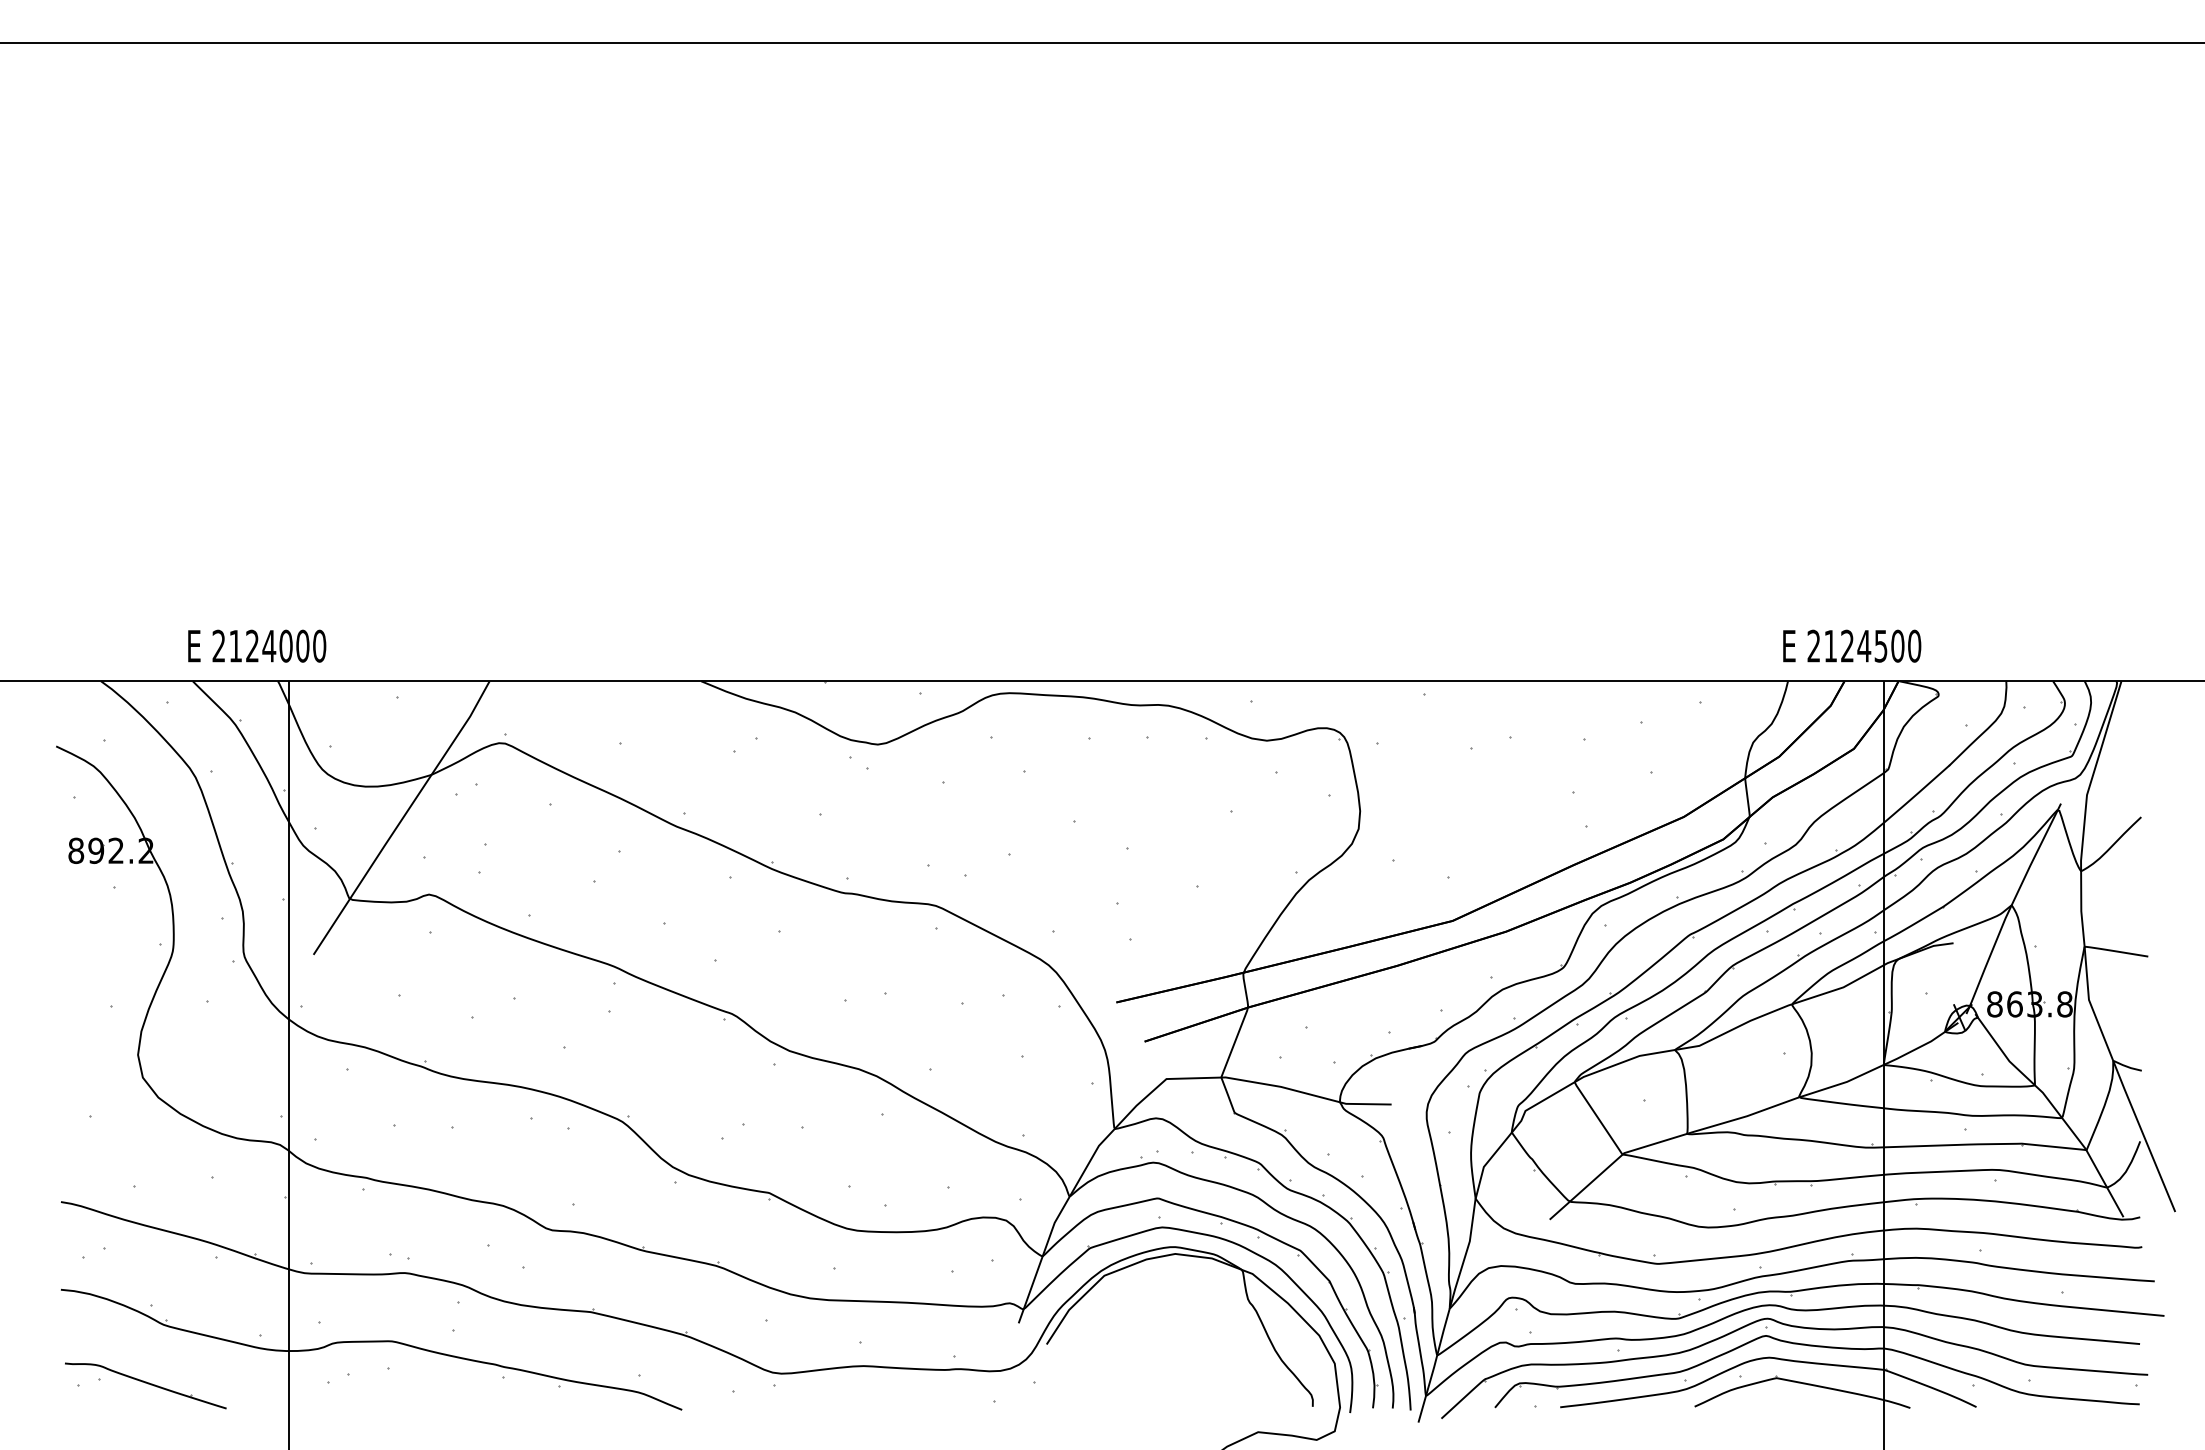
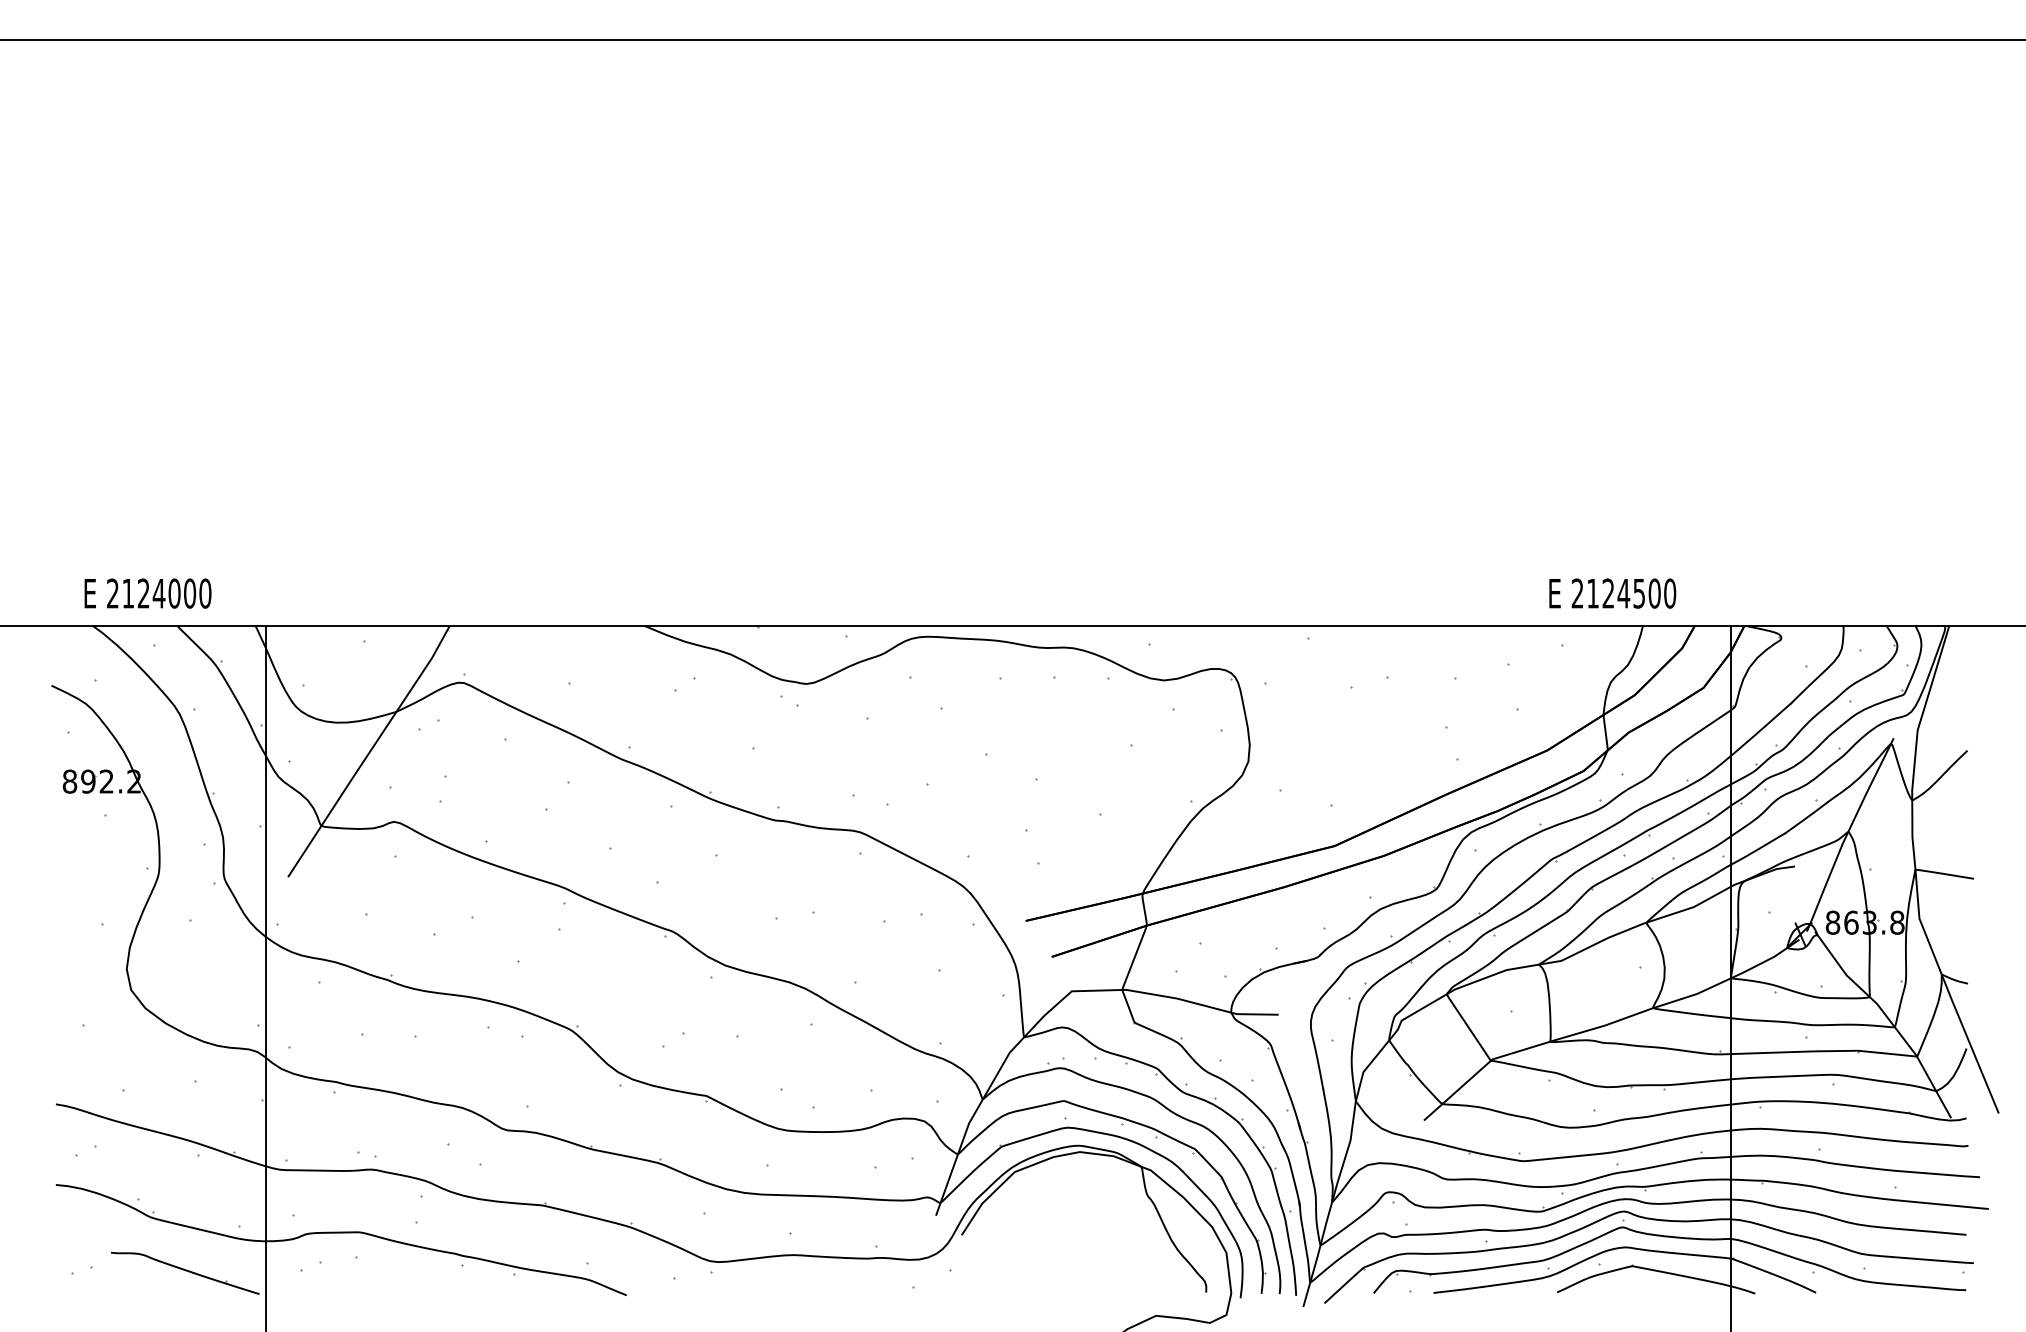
text: (257, 645) -> (148, 592), moved
text: (1852, 645) -> (1613, 592), moved
part: (145, 1385) -> (185, 1272), moved

